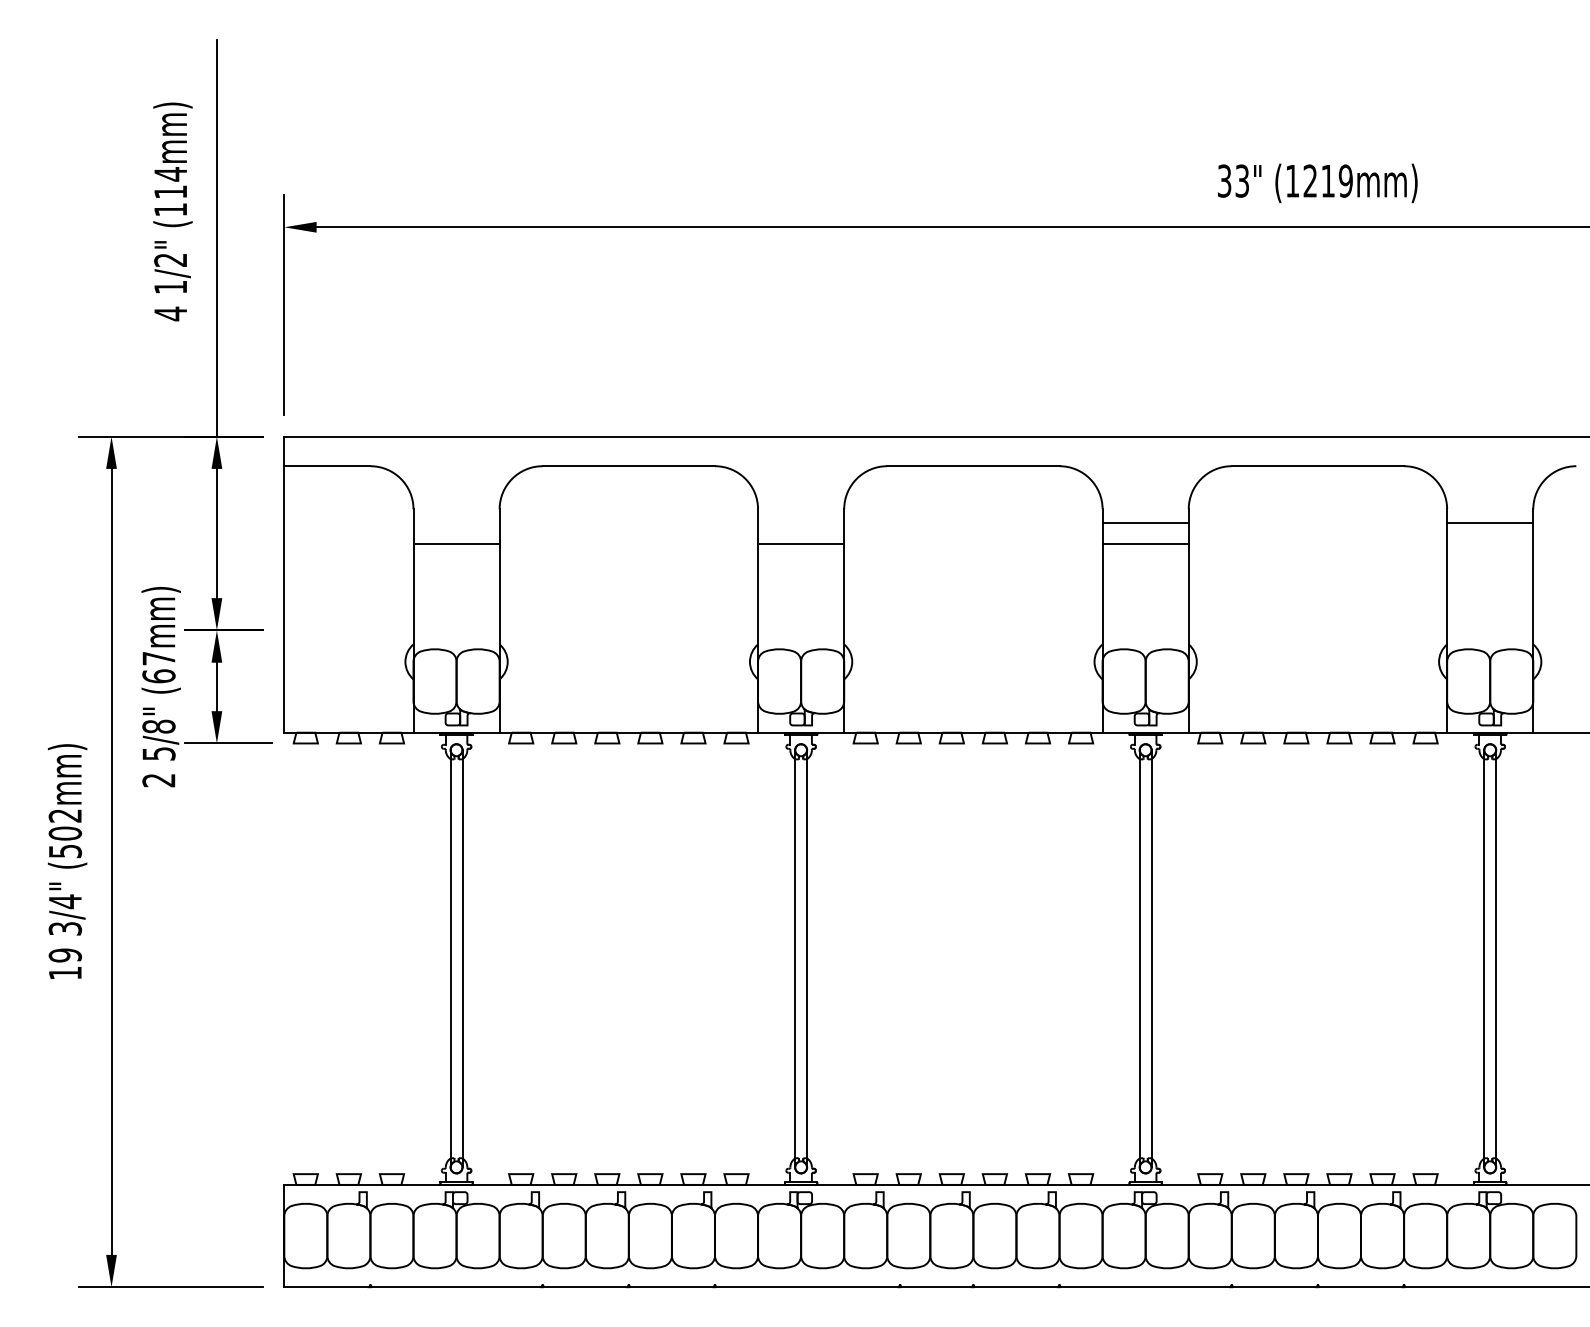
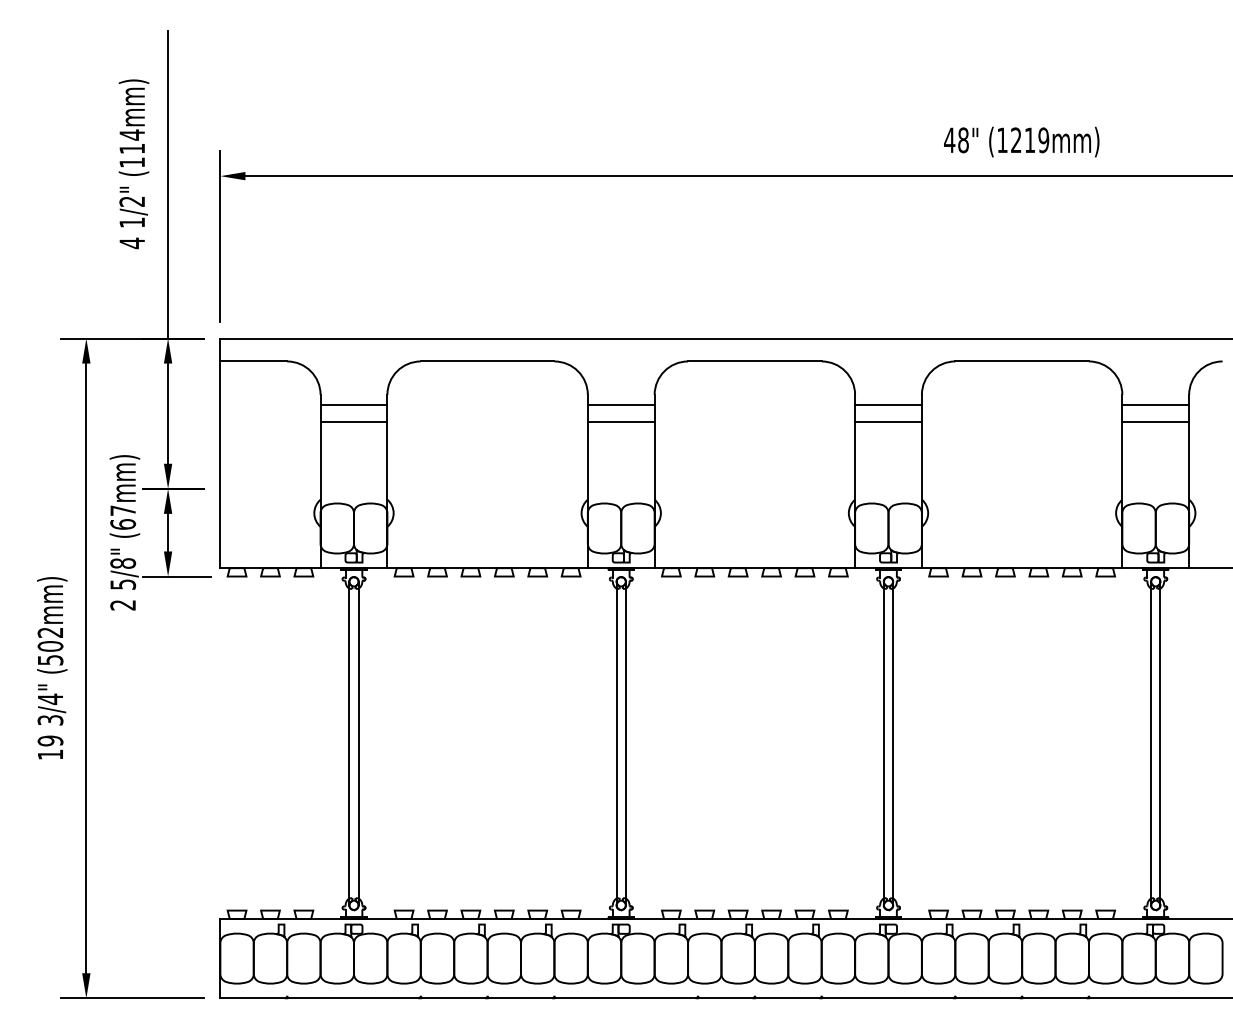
text: (1233, 181) -> (956, 140), 33" -> 48"
line: (455, 522) -> (353, 405), added
line: (800, 522) -> (620, 405), added
line: (1489, 544) -> (1155, 422), added

